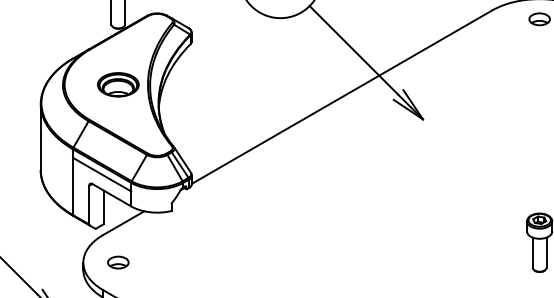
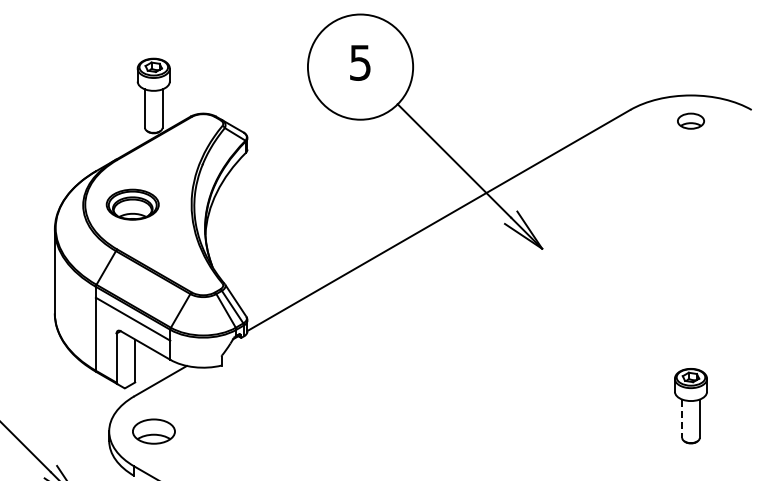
part: (118, 84) -> (132, 204), moved
line: (533, 253) -> (682, 419), solid -> dashed
part: (118, 261) -> (153, 430), size x1.6

